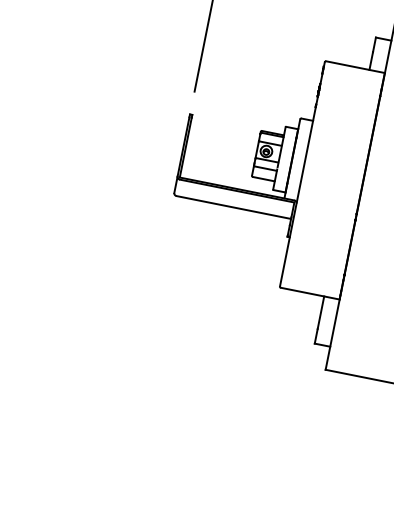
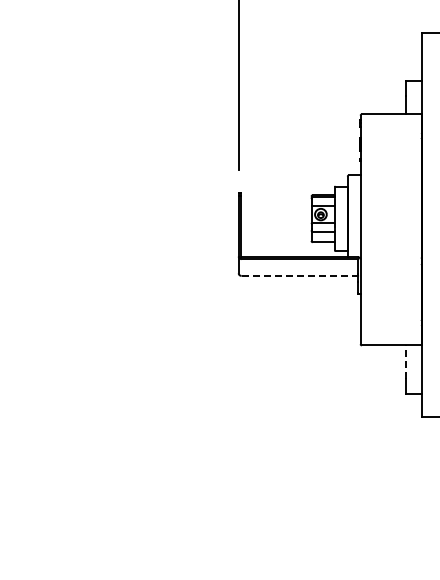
line: (234, 207) -> (300, 275), solid -> dashed
line: (320, 313) -> (405, 362), solid -> dashed

